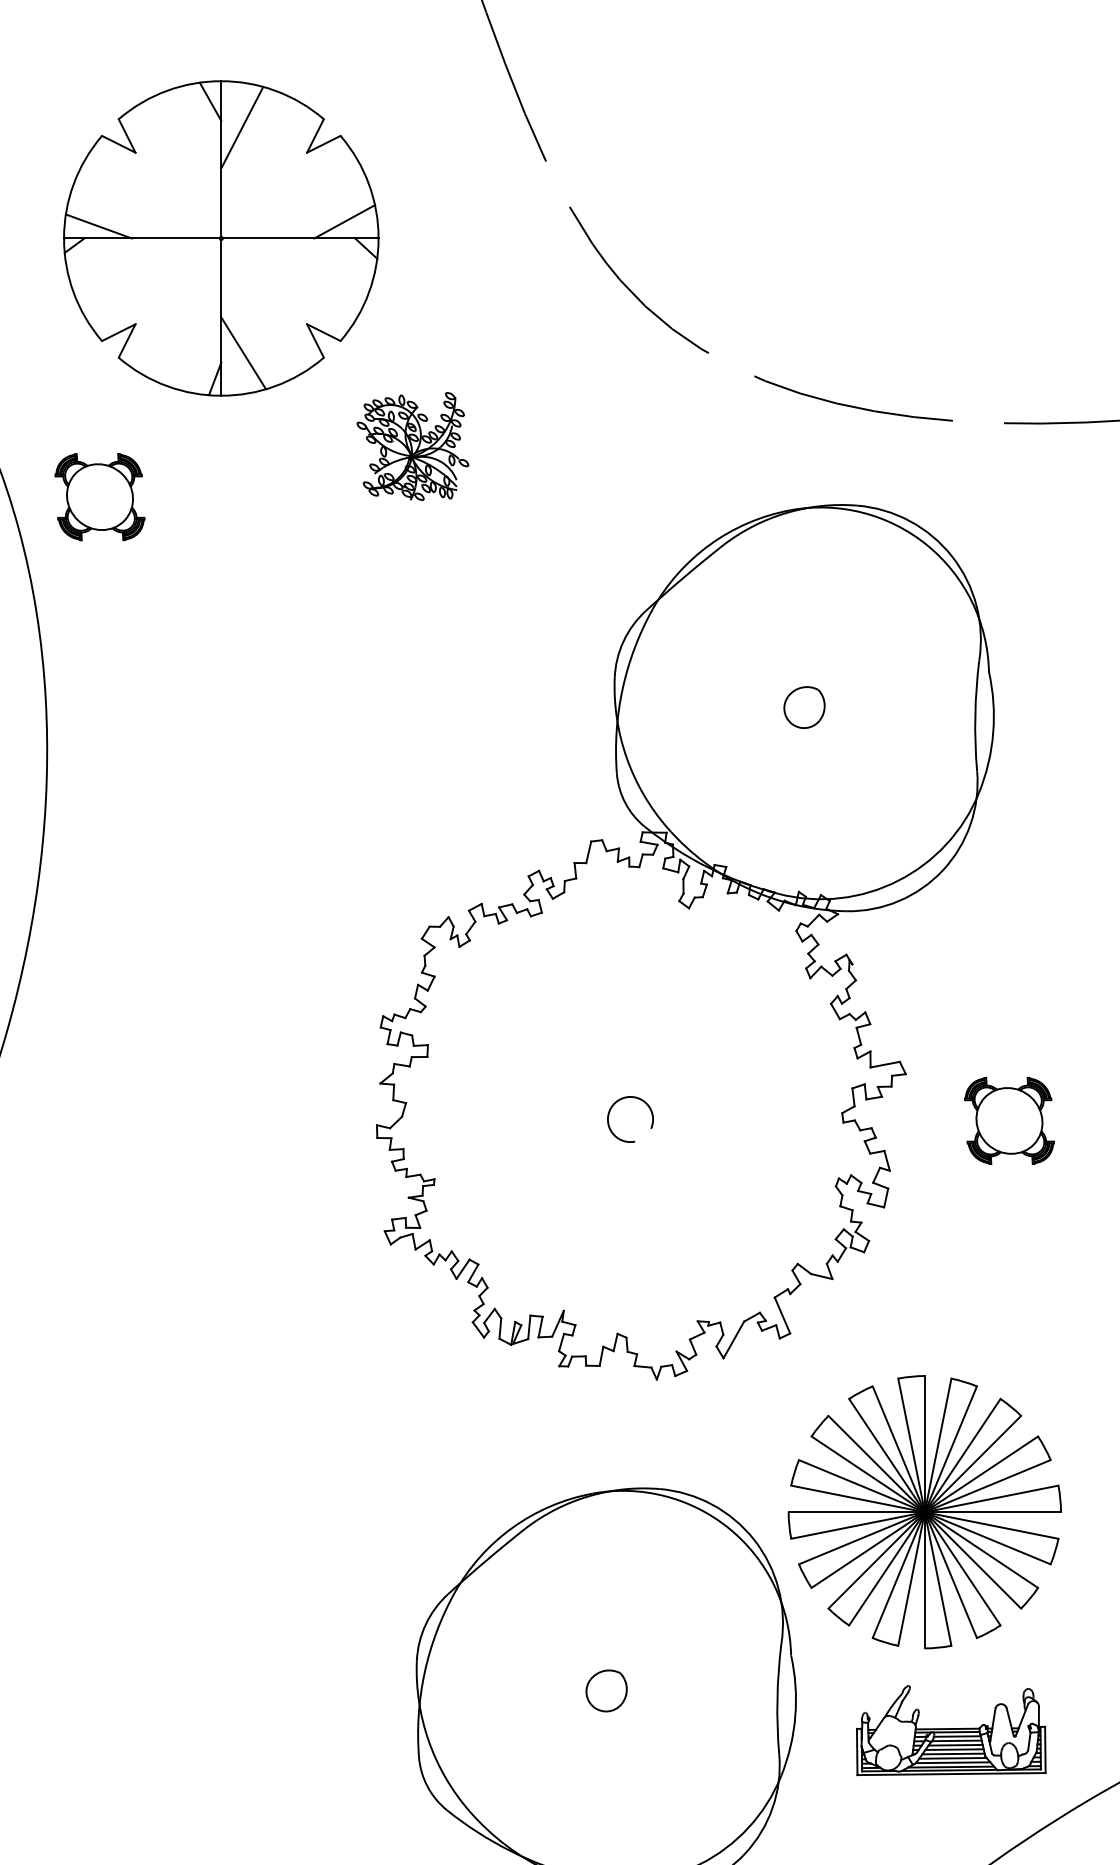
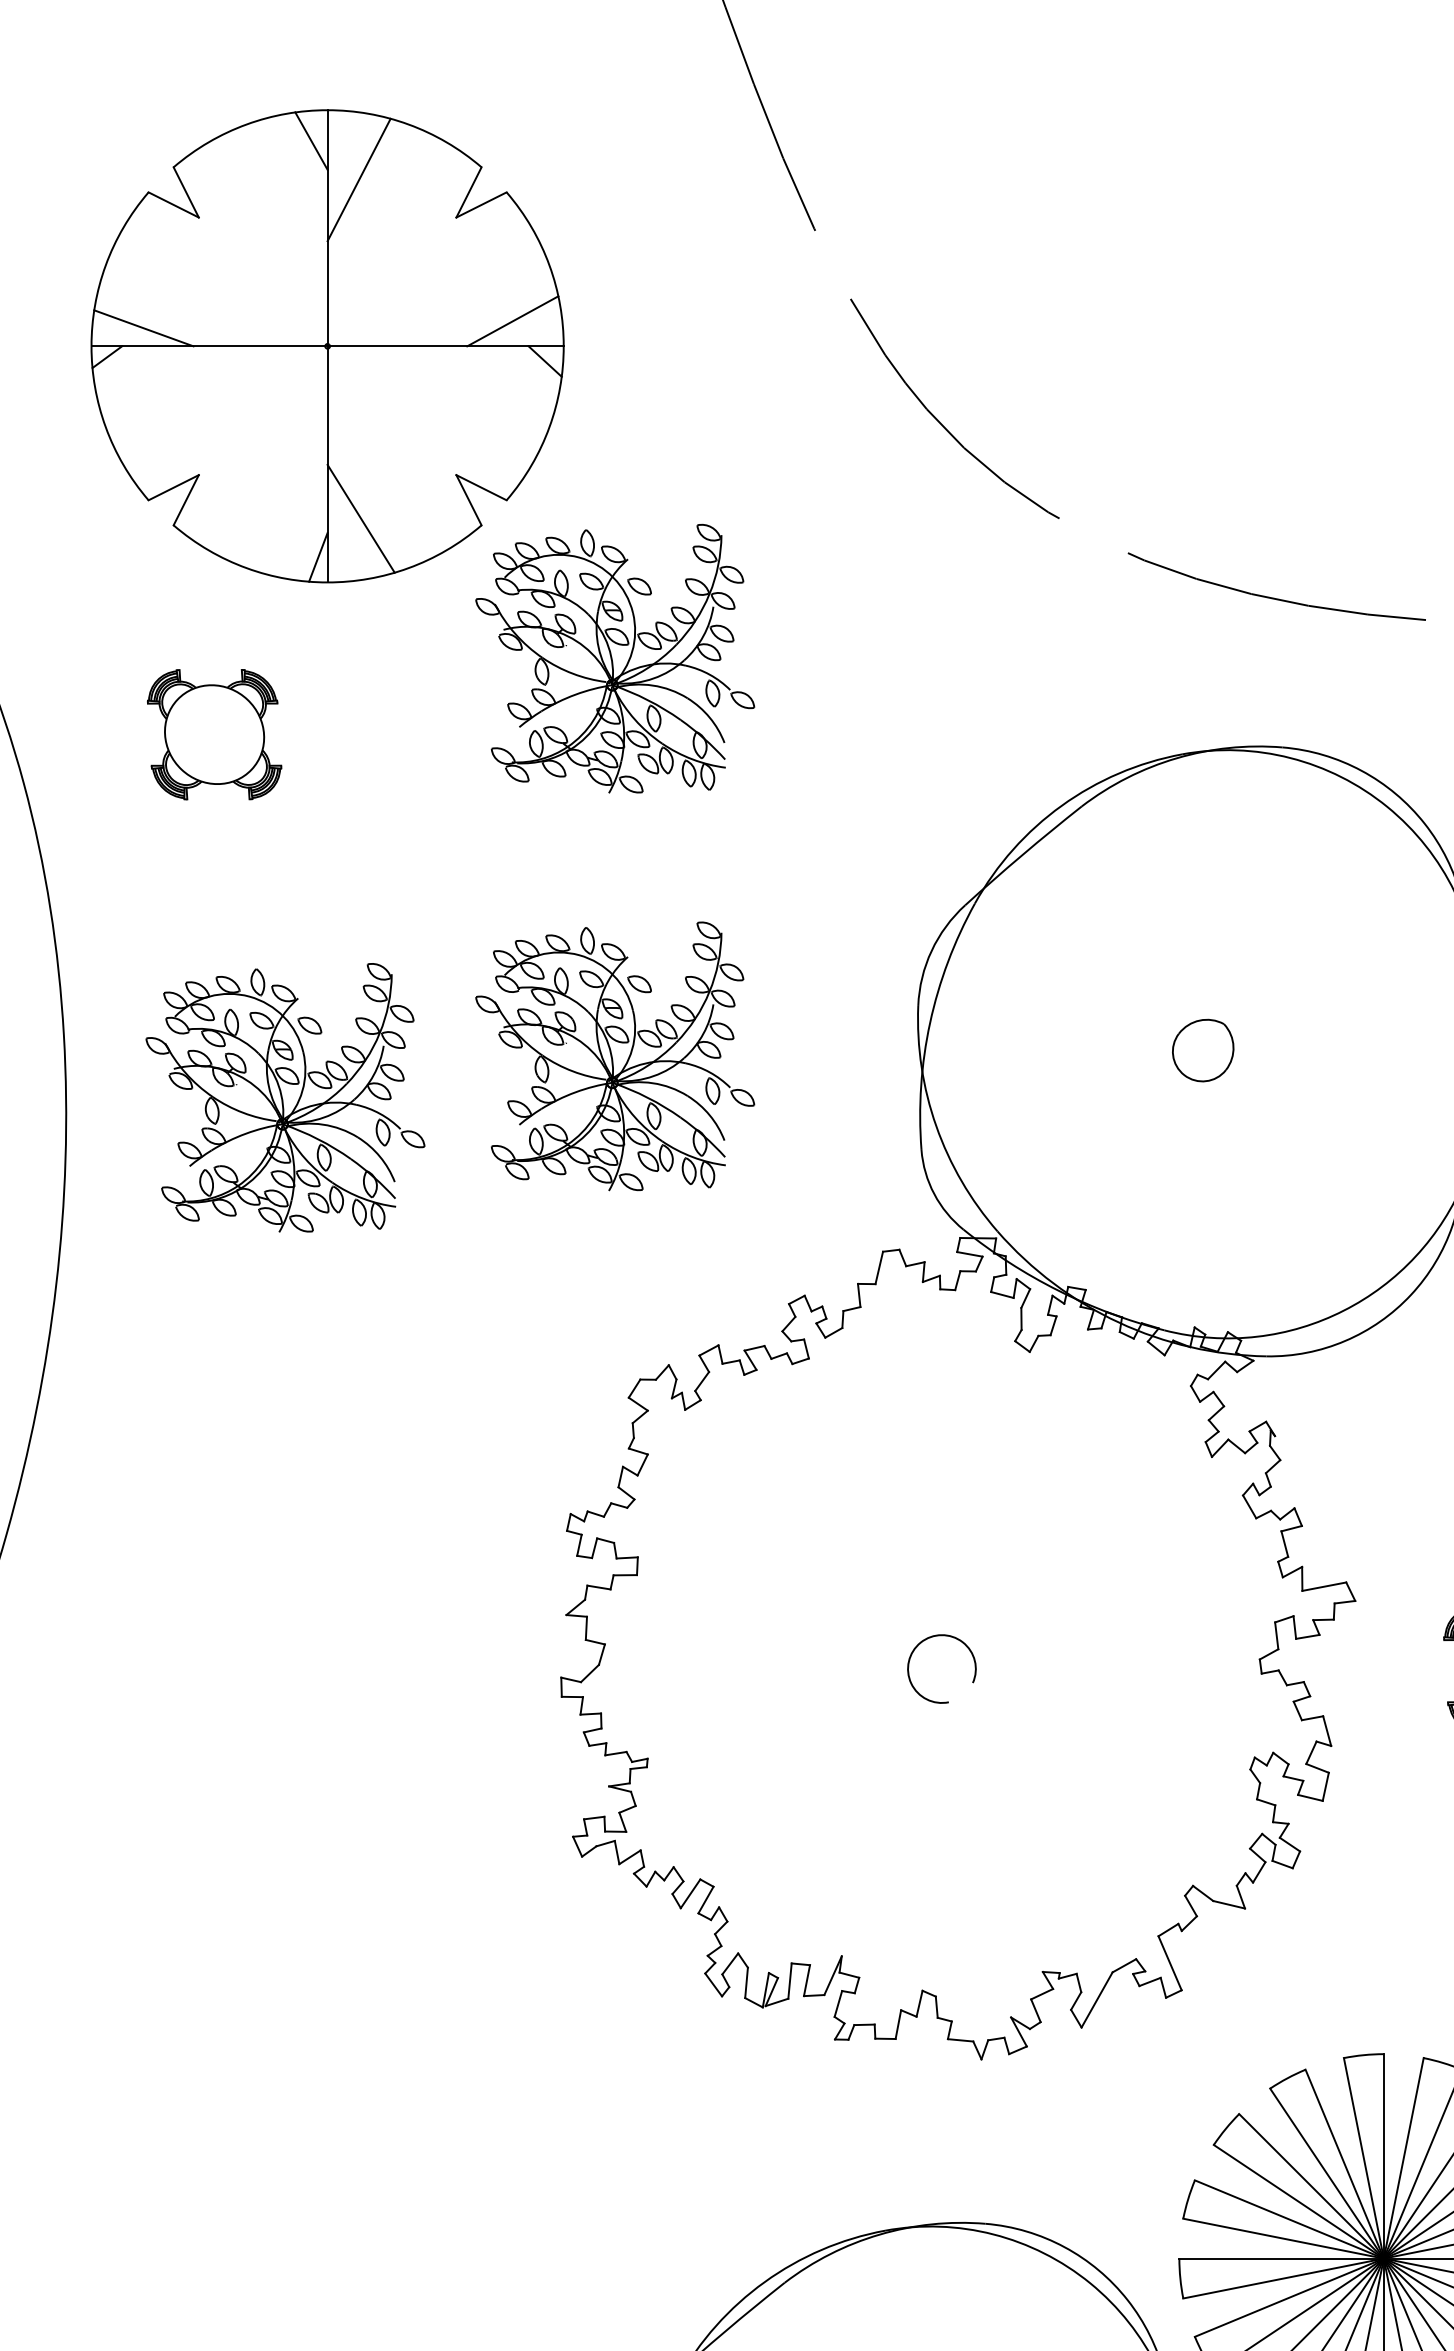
part: (412, 446) -> (614, 658), size x1.67
part: (99, 497) -> (213, 735), moved
part: (412, 711) -> (614, 1056), added
part: (192, 738) -> (284, 1097), added

